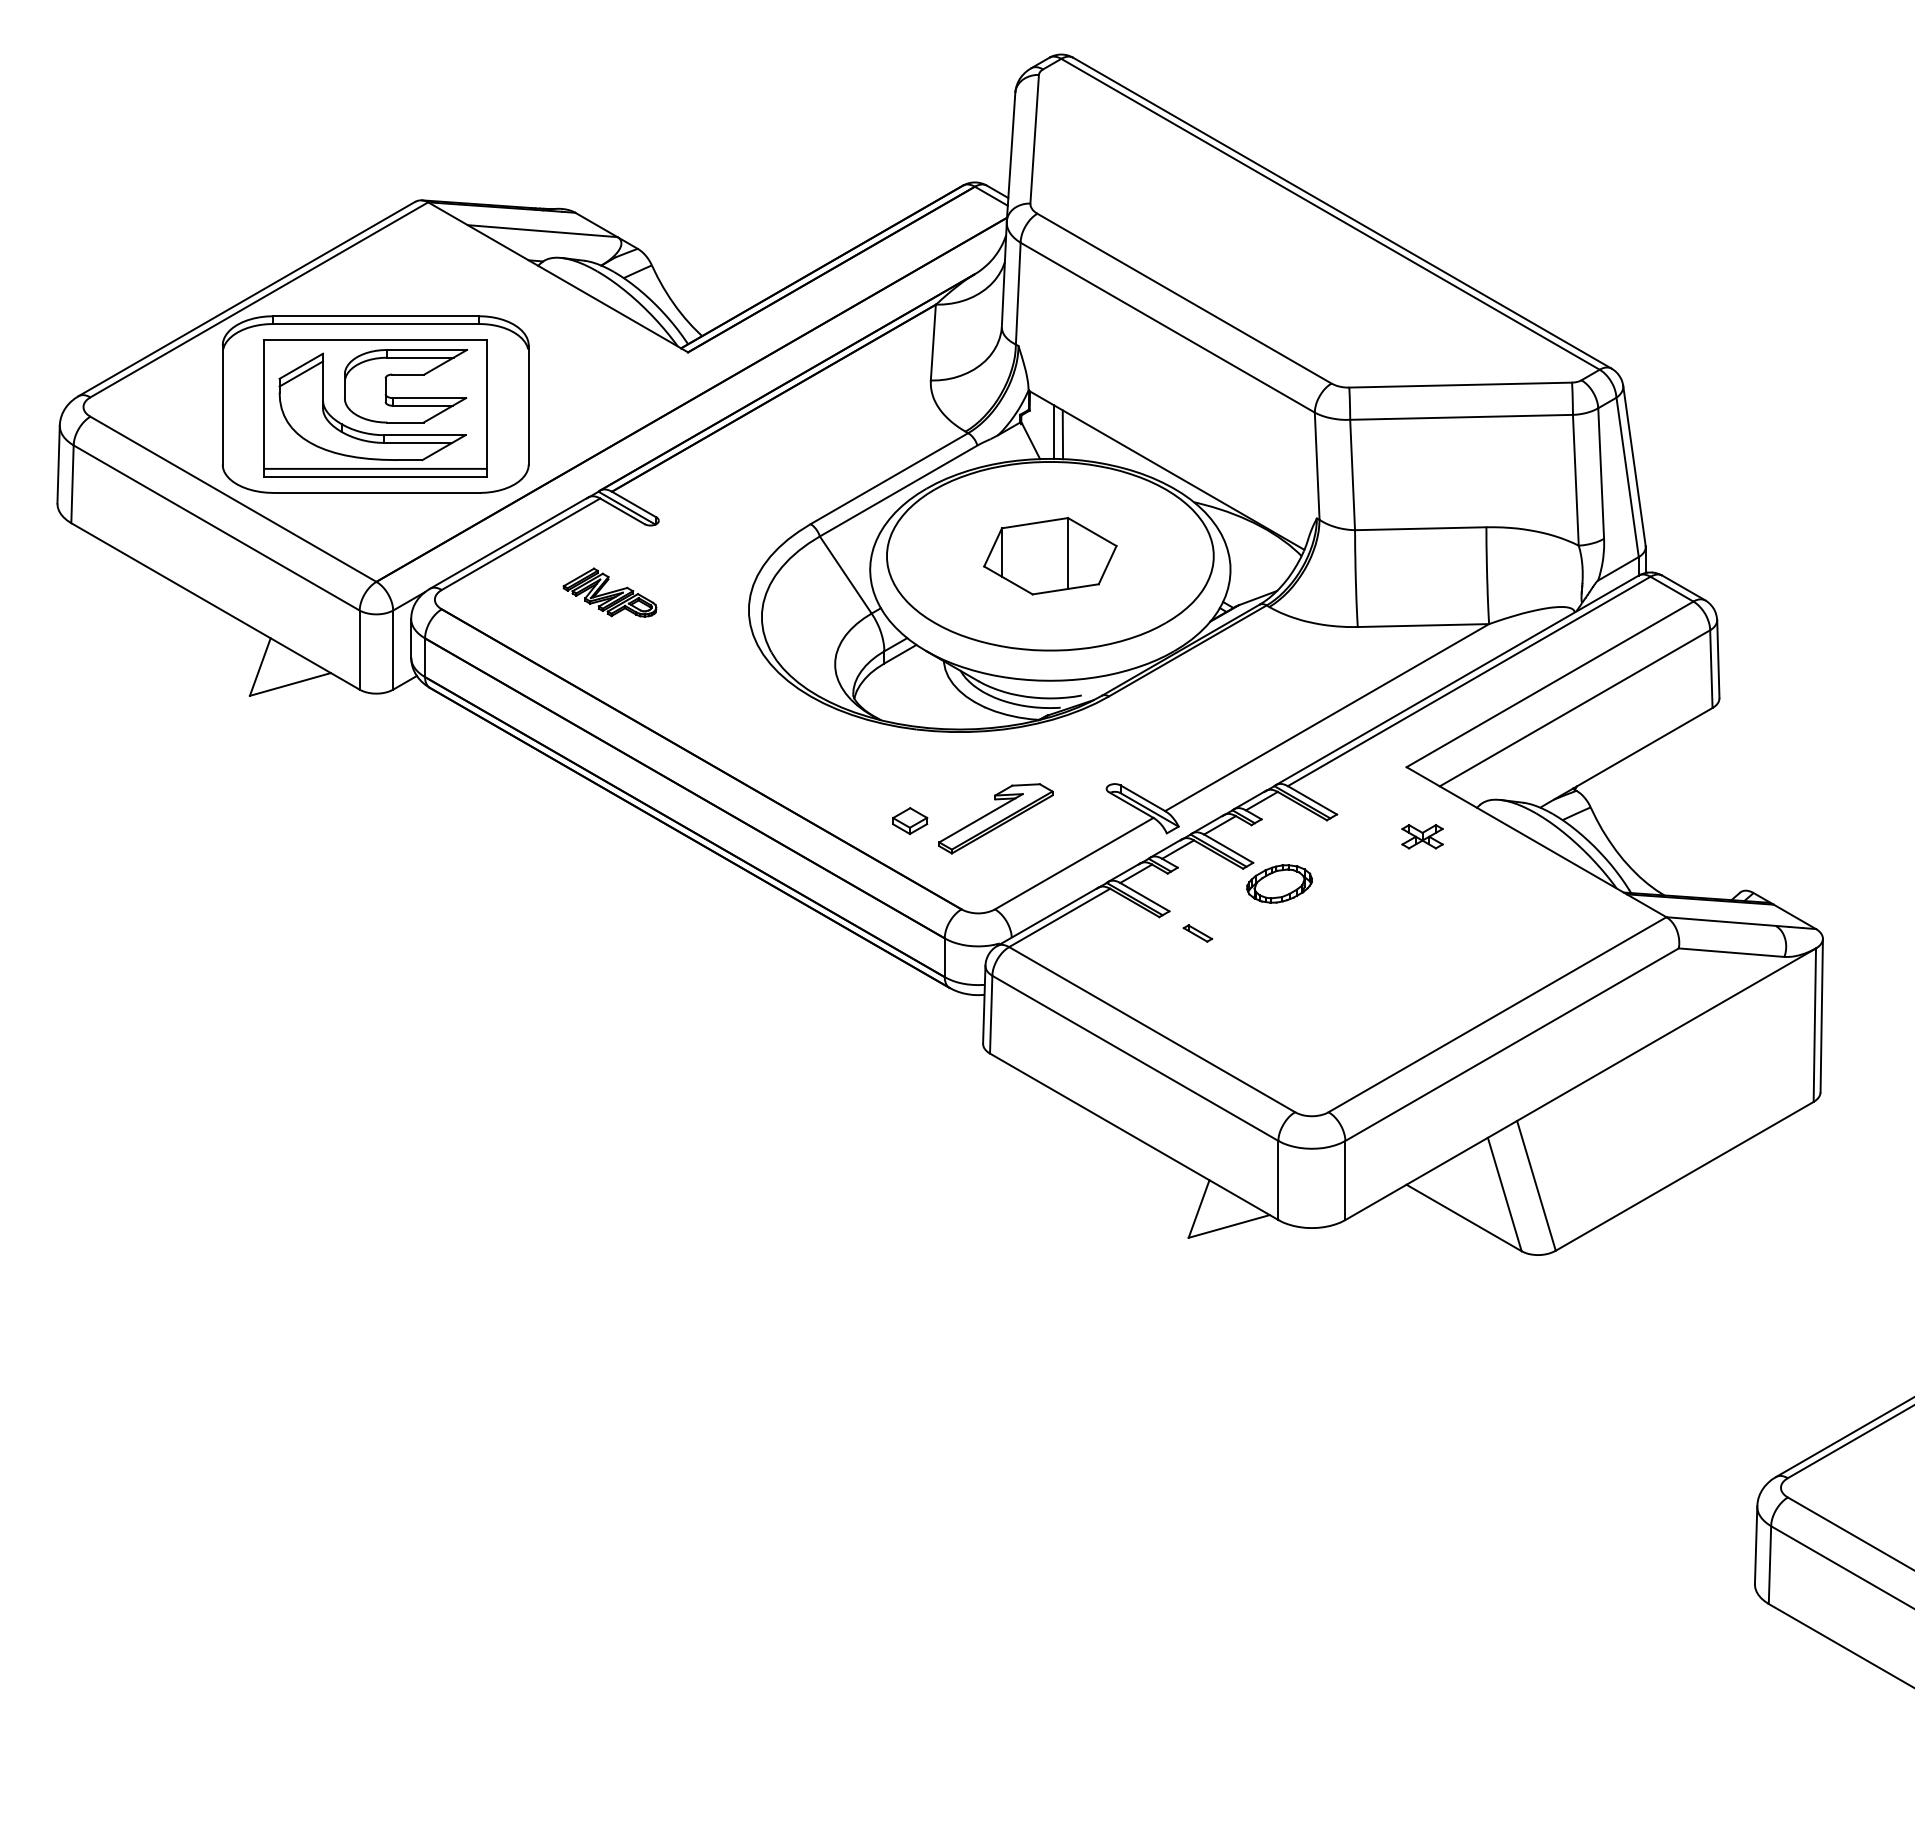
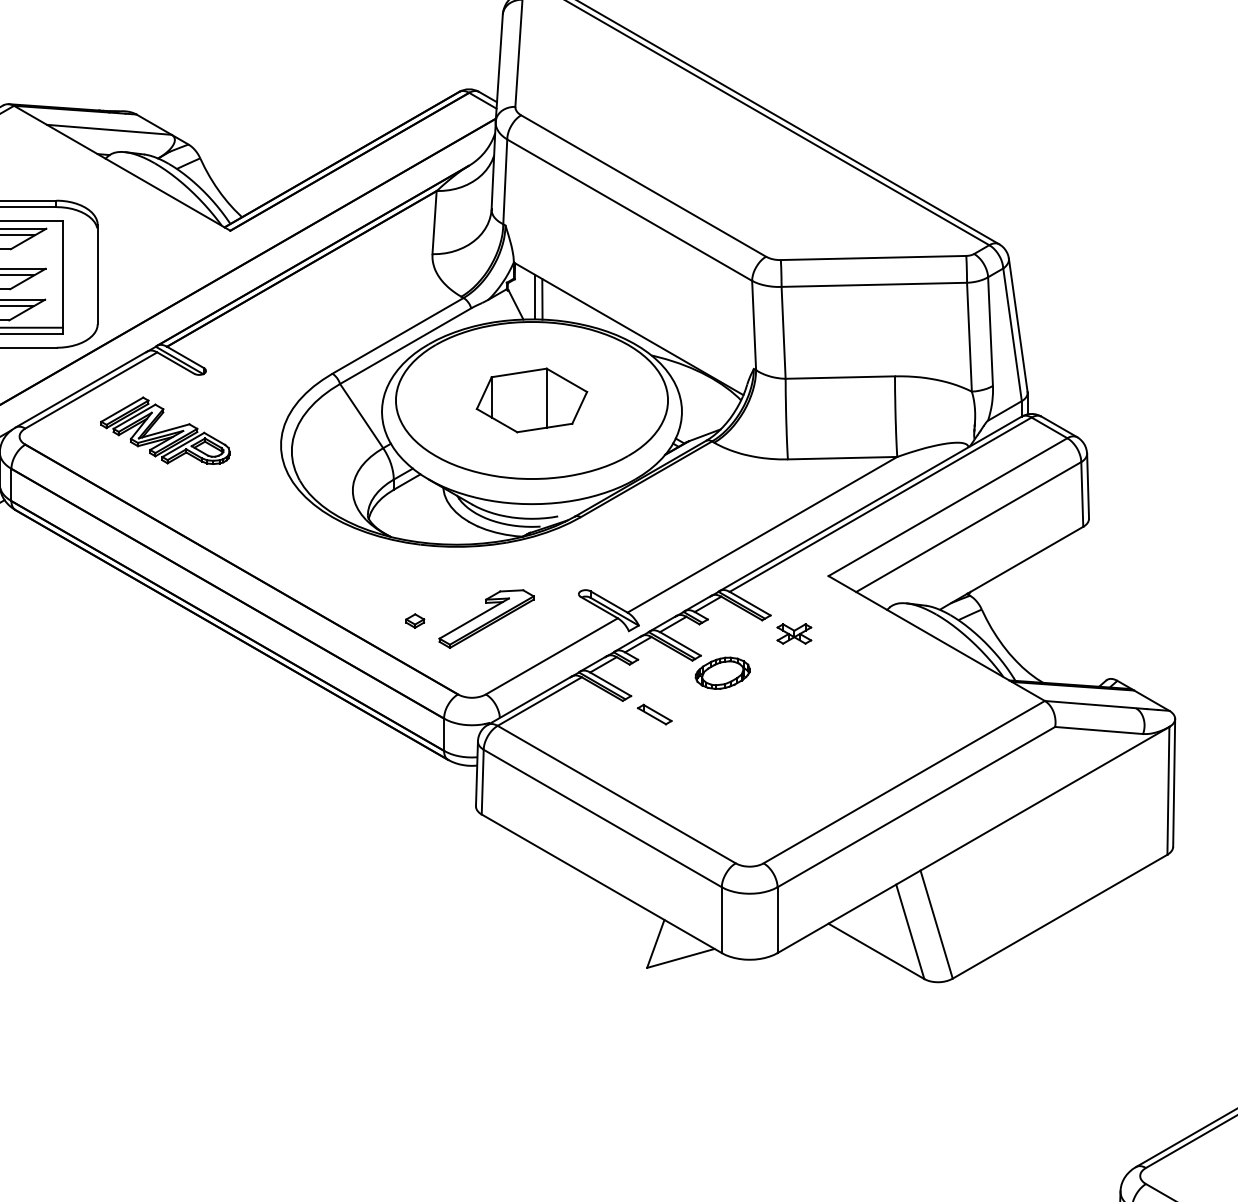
part: (609, 592) -> (164, 430), size x1.67
part: (909, 821) -> (414, 621), size x0.62
part: (1422, 836) -> (794, 633), moved
part: (1197, 933) -> (654, 714), size x1.43

